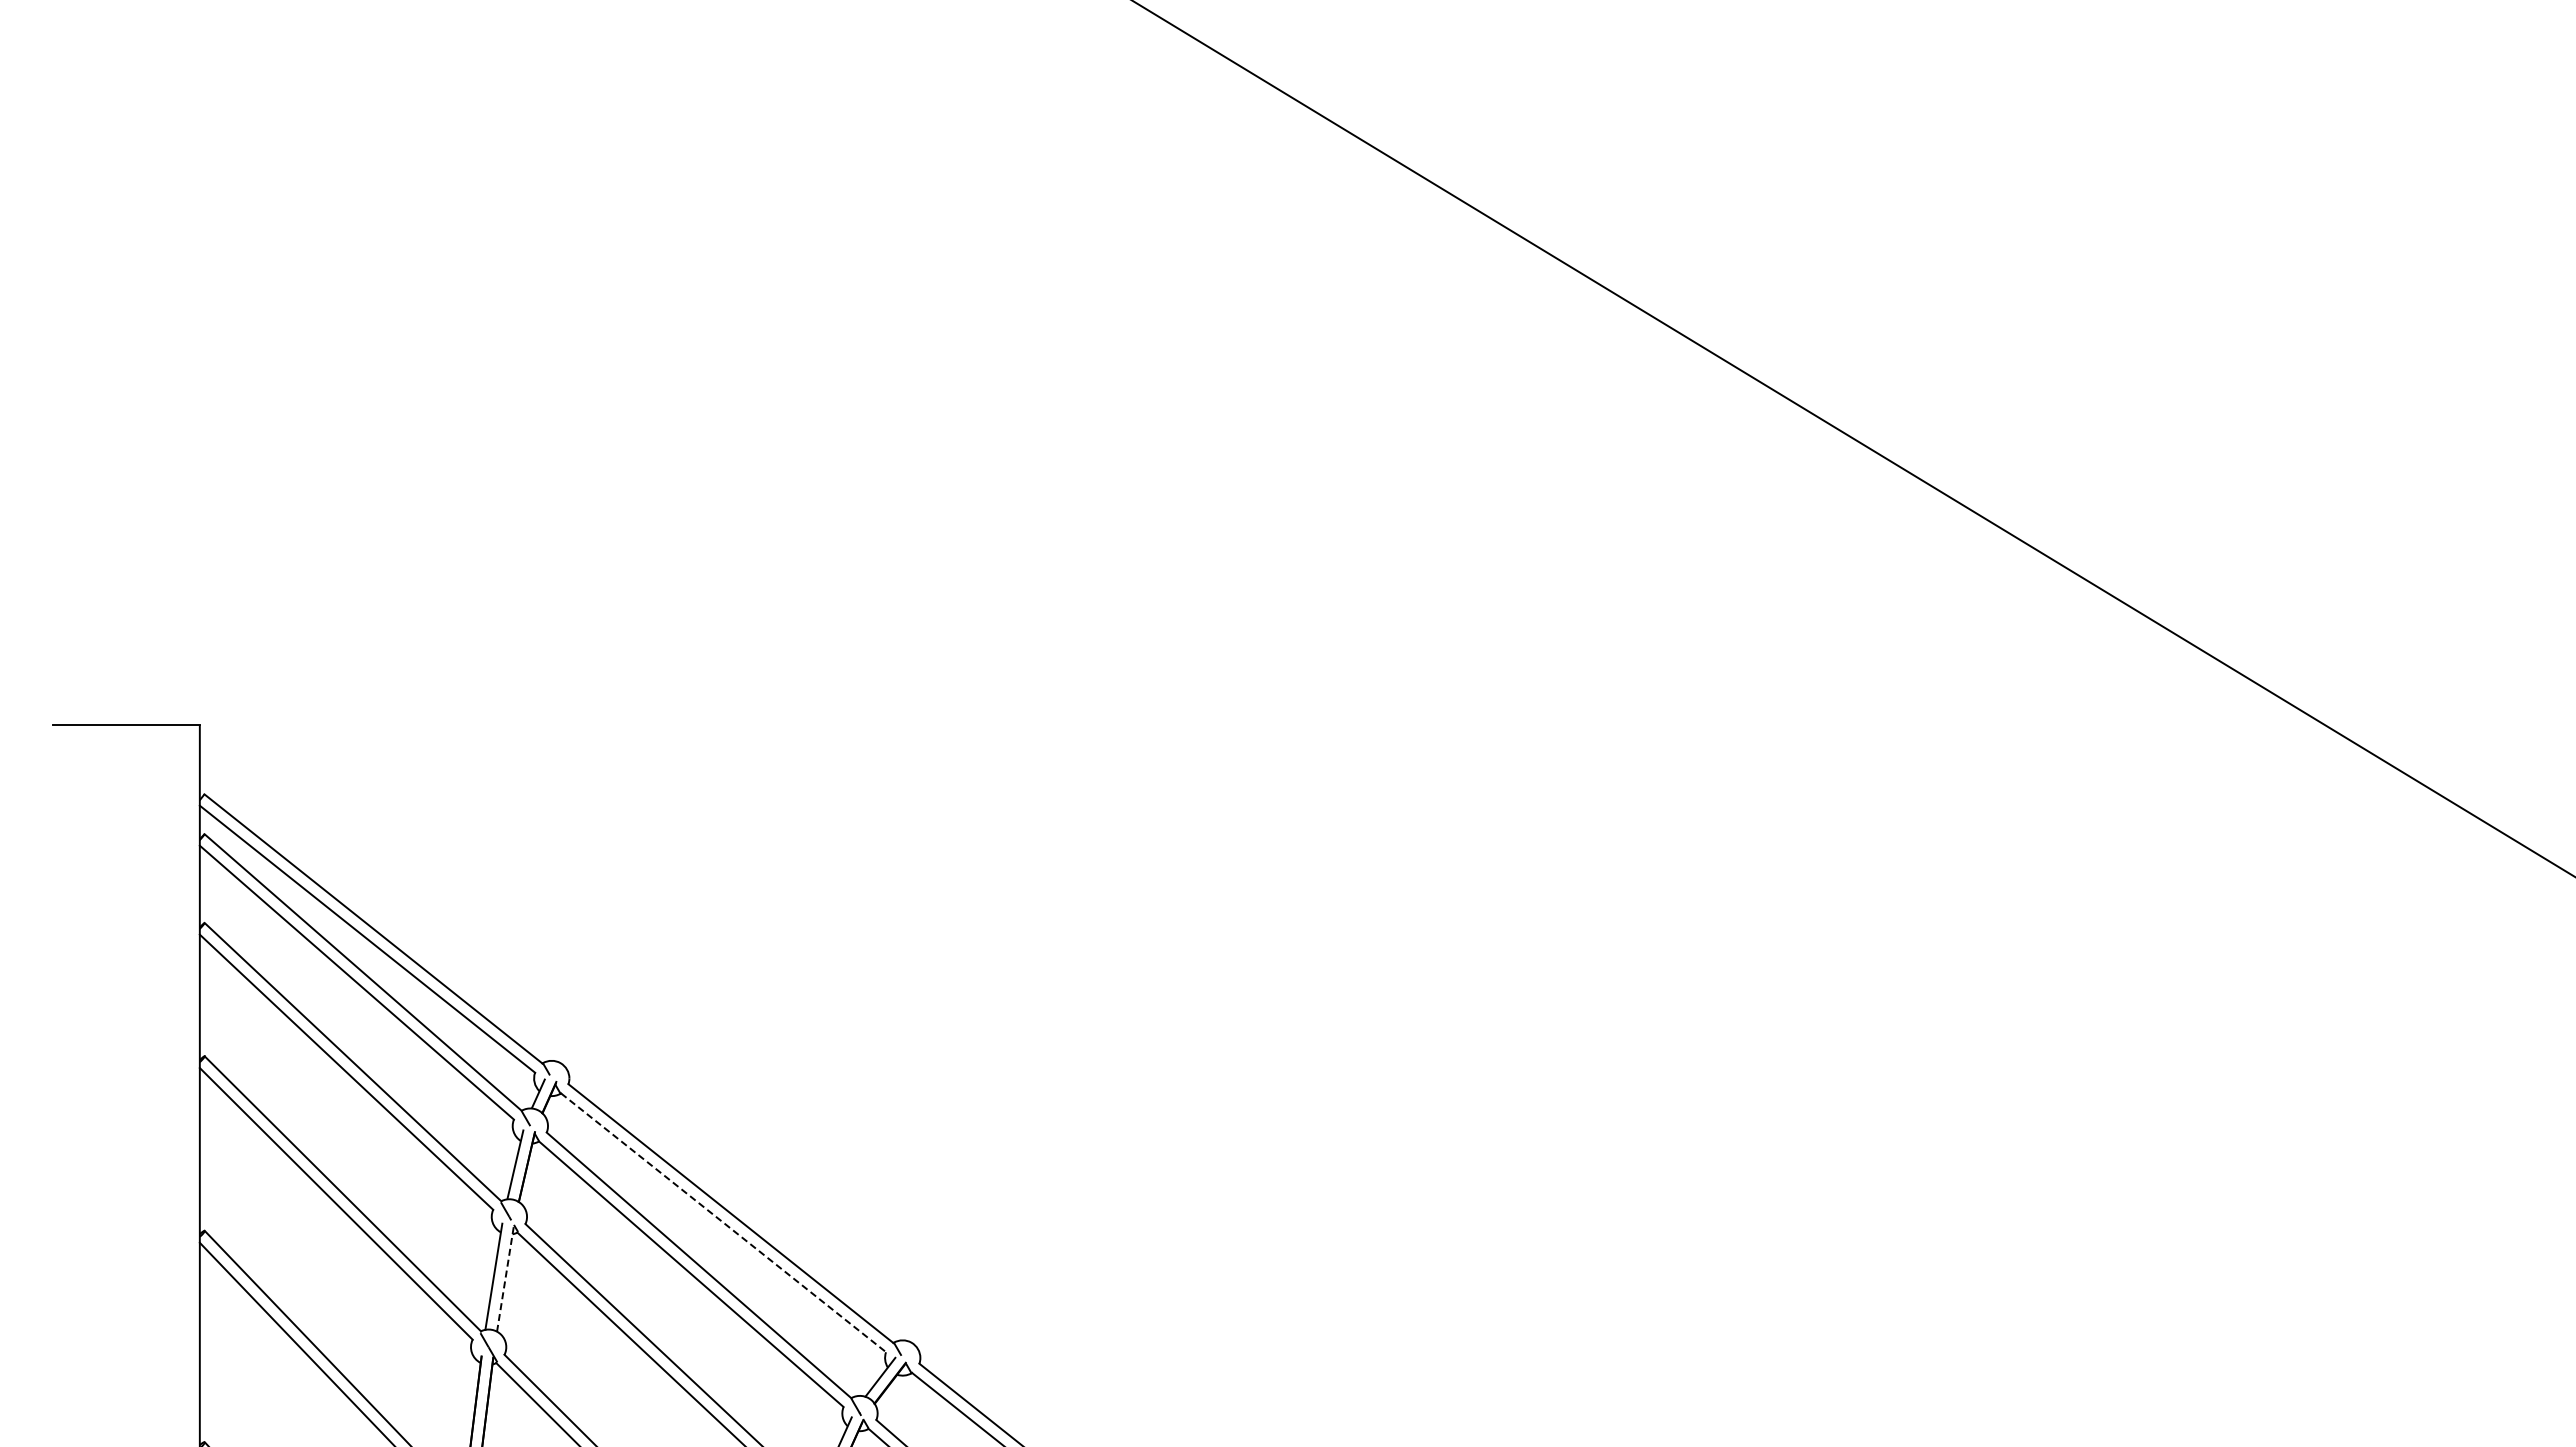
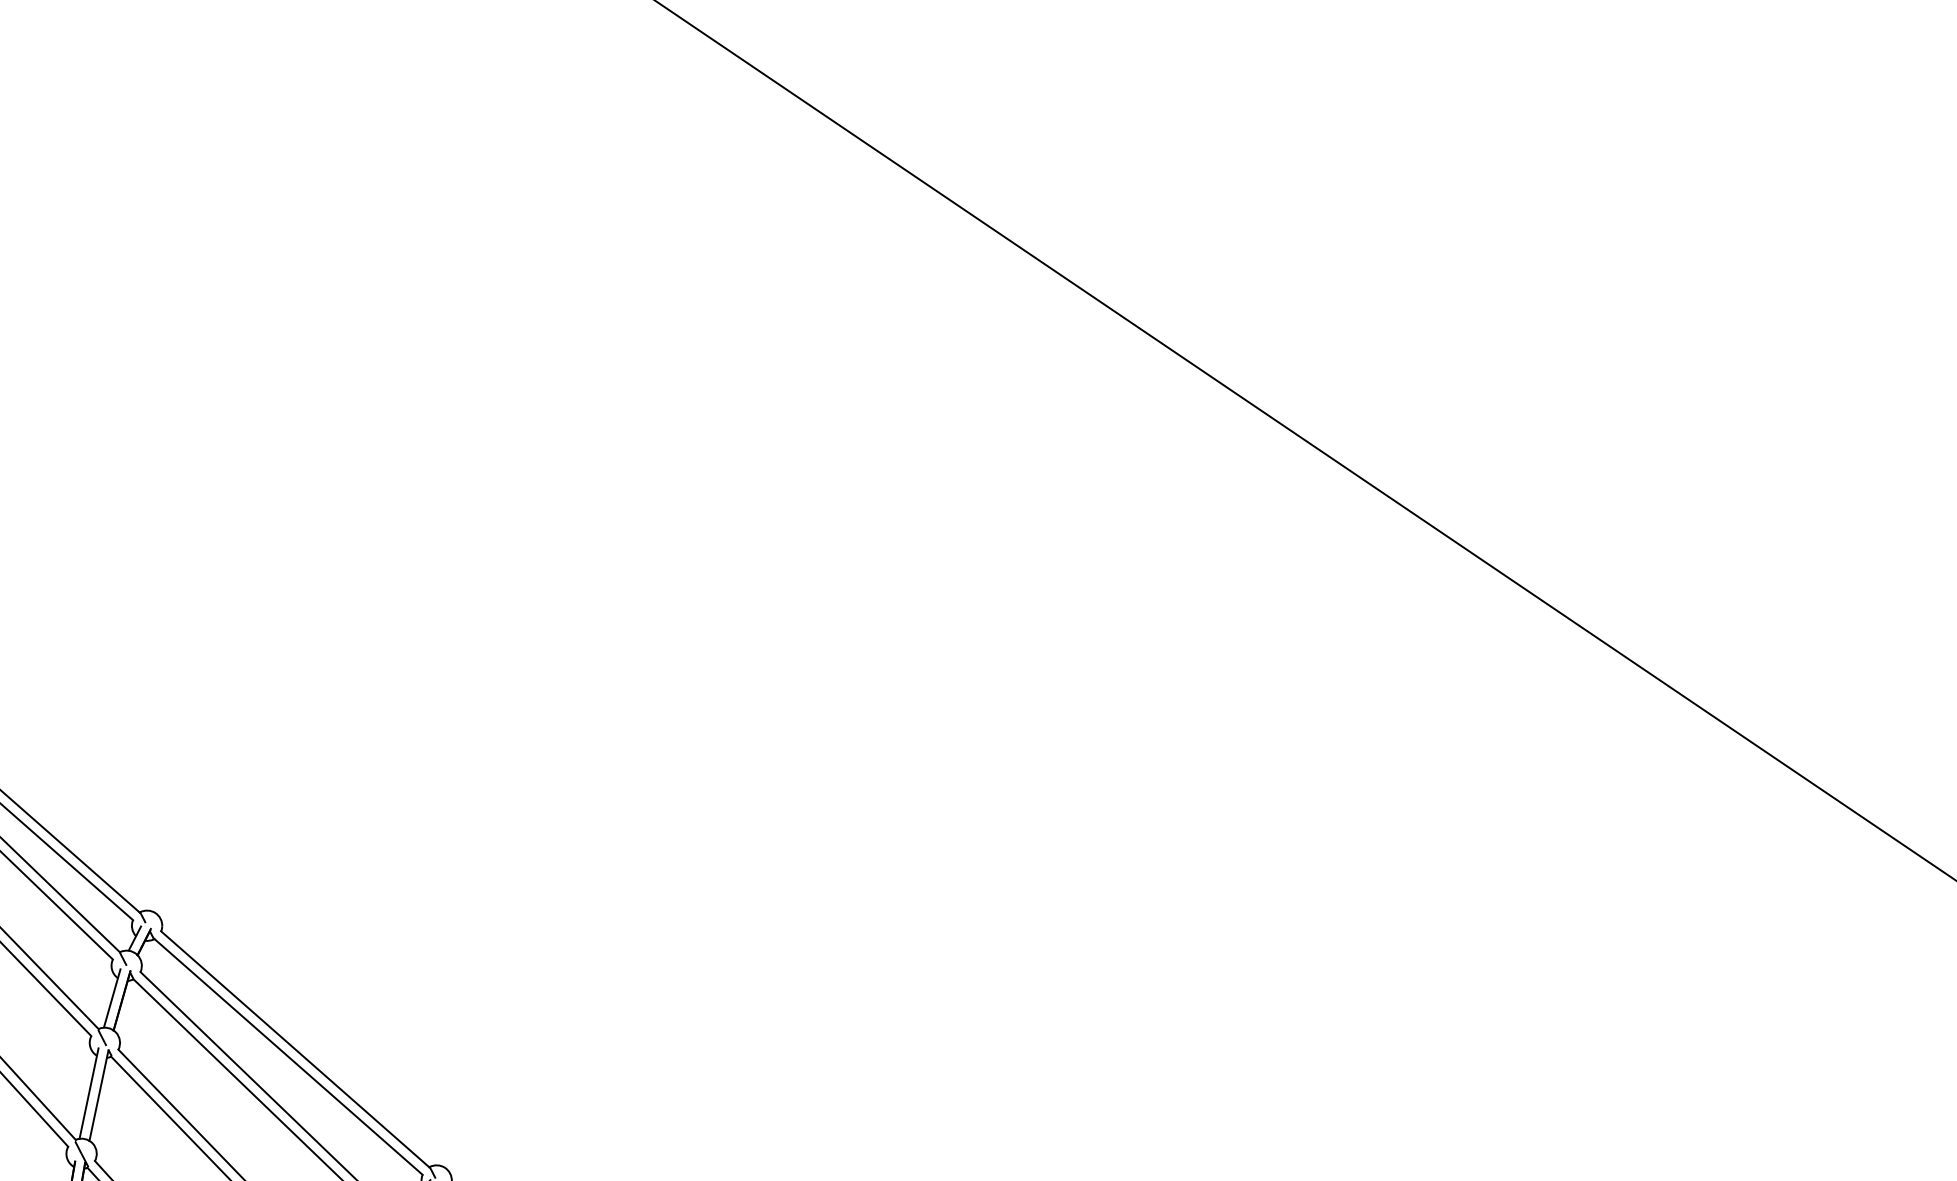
line: (723, 1222) -> (288, 1056), dashed -> solid
line: (505, 1278) -> (98, 1095), dashed -> solid

